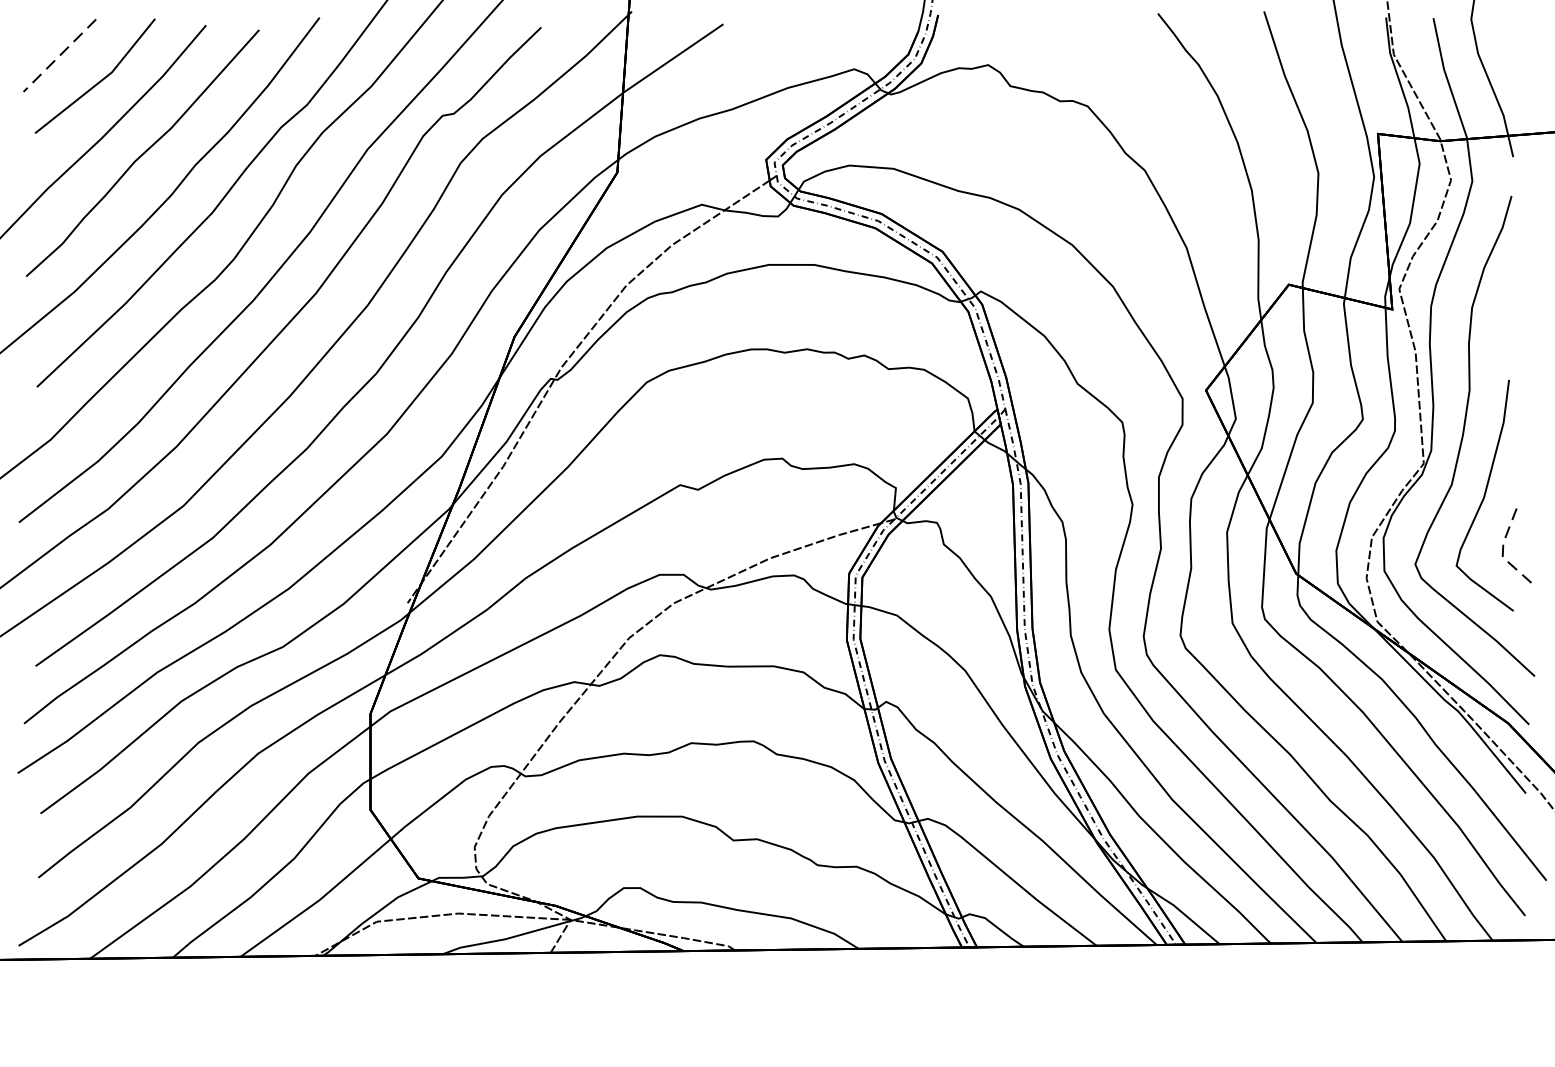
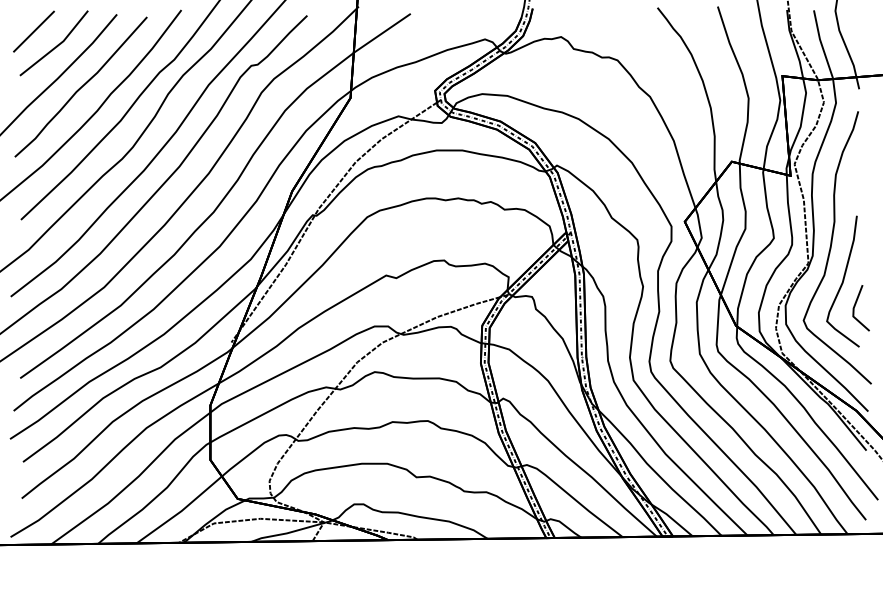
line: (58, 57) -> (33, 32), dashed -> solid
line: (1503, 548) -> (853, 311), dashed -> solid

